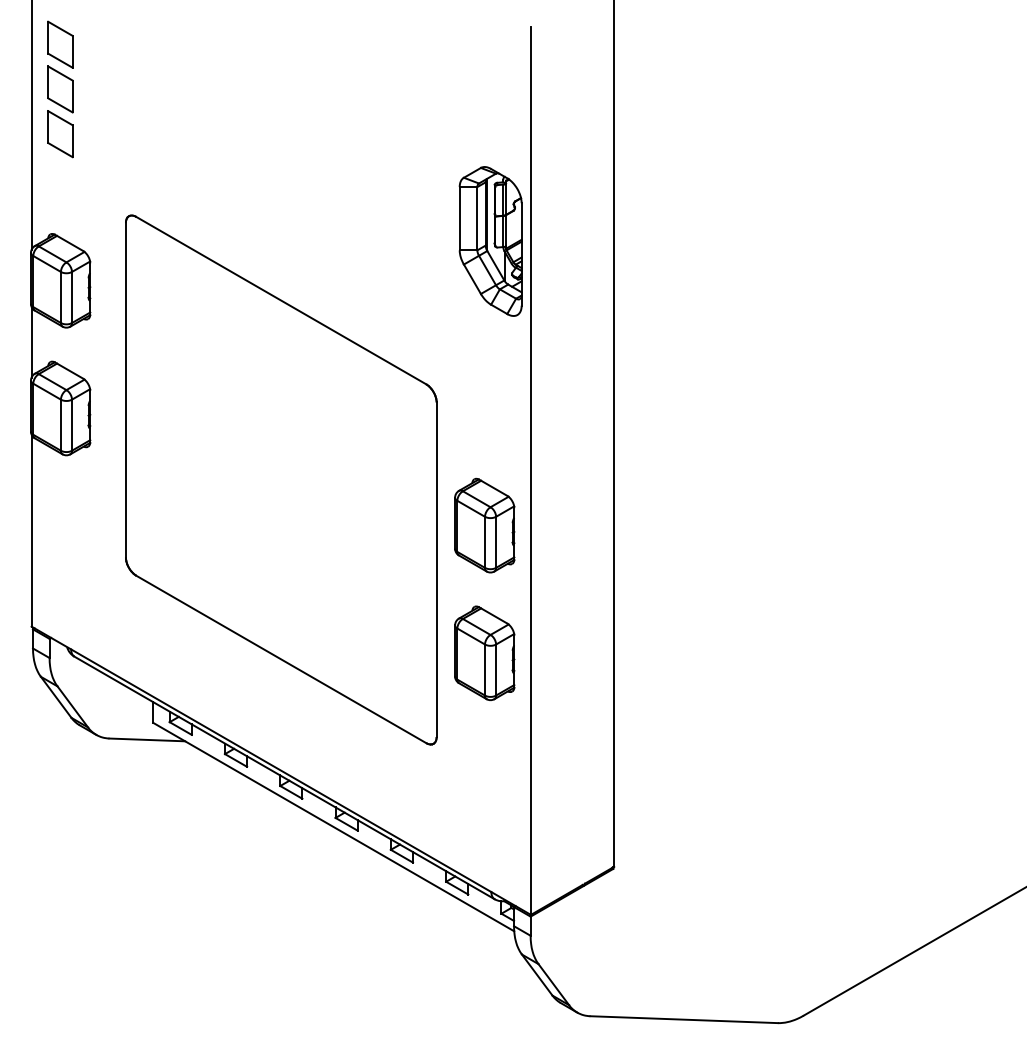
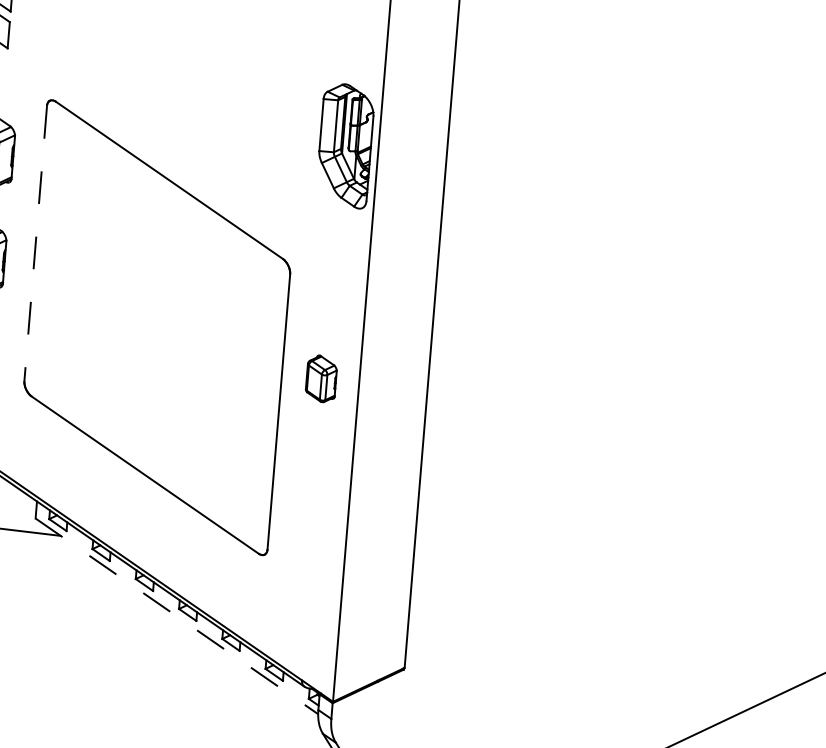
line: (125, 390) -> (35, 243), solid -> dashed
part: (484, 525) -> (321, 378), size x0.6
part: (484, 653) -> (312, 483), removed
line: (334, 827) -> (177, 616), solid -> dashed

